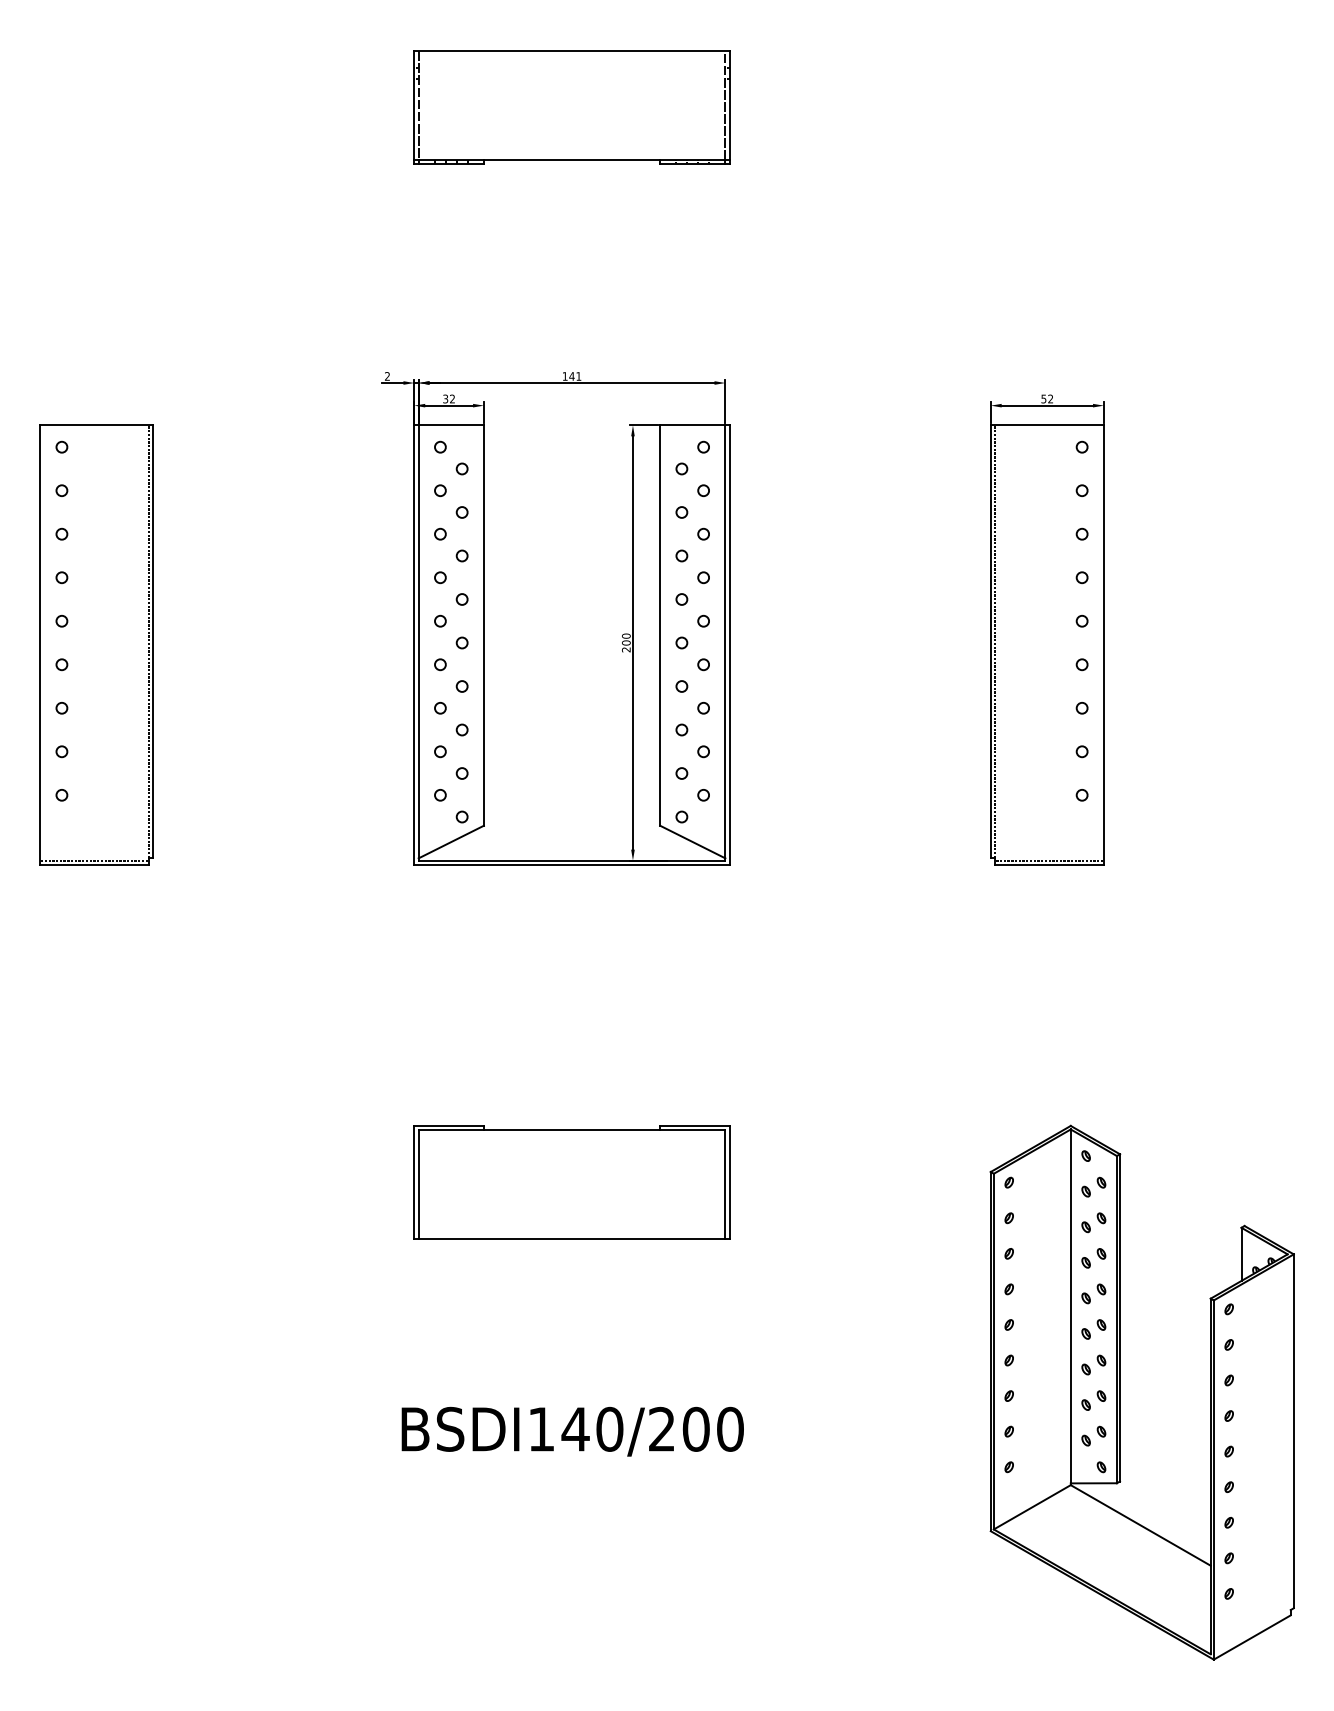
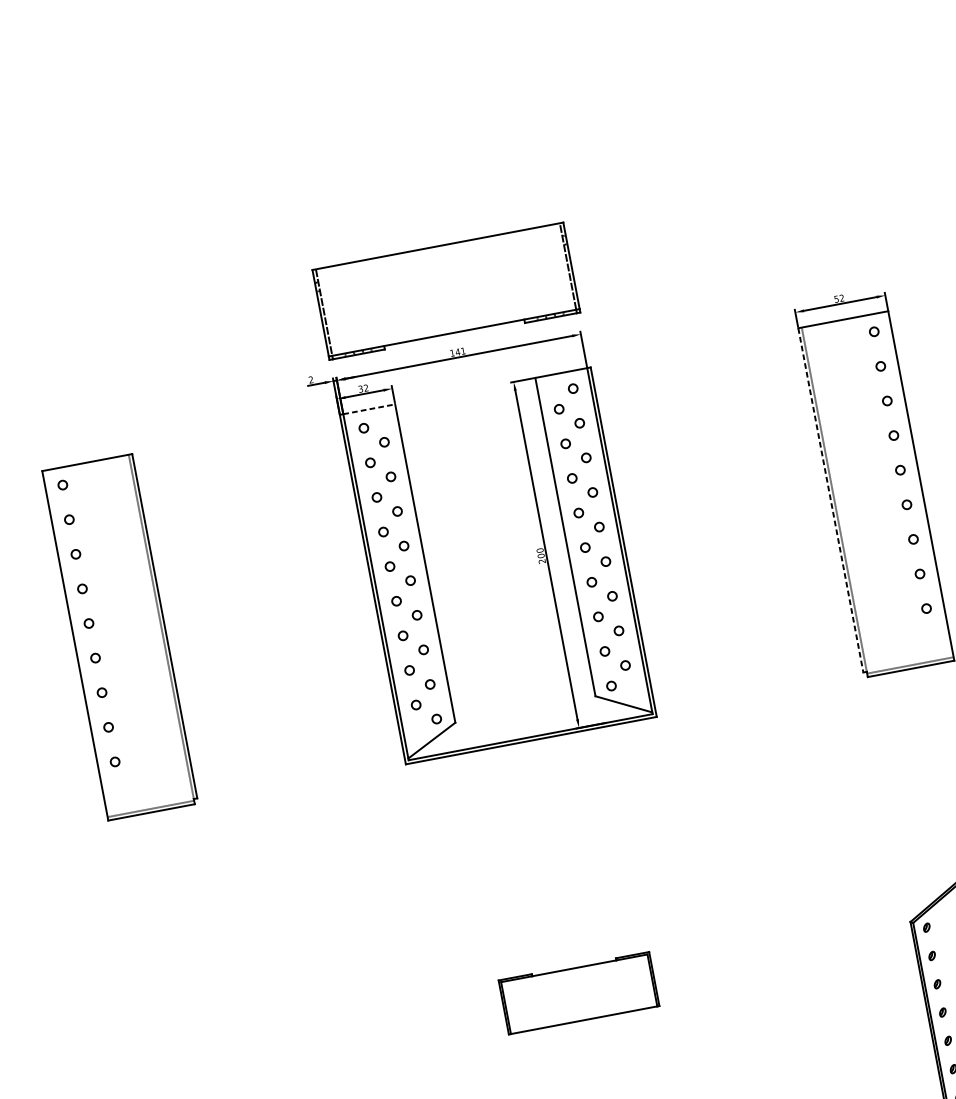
part: (571, 107) -> (445, 291), moved
line: (451, 425) -> (369, 409), solid -> dashed
line: (990, 642) -> (830, 500), solid -> dashed
part: (571, 1182) -> (578, 993), size x0.6

